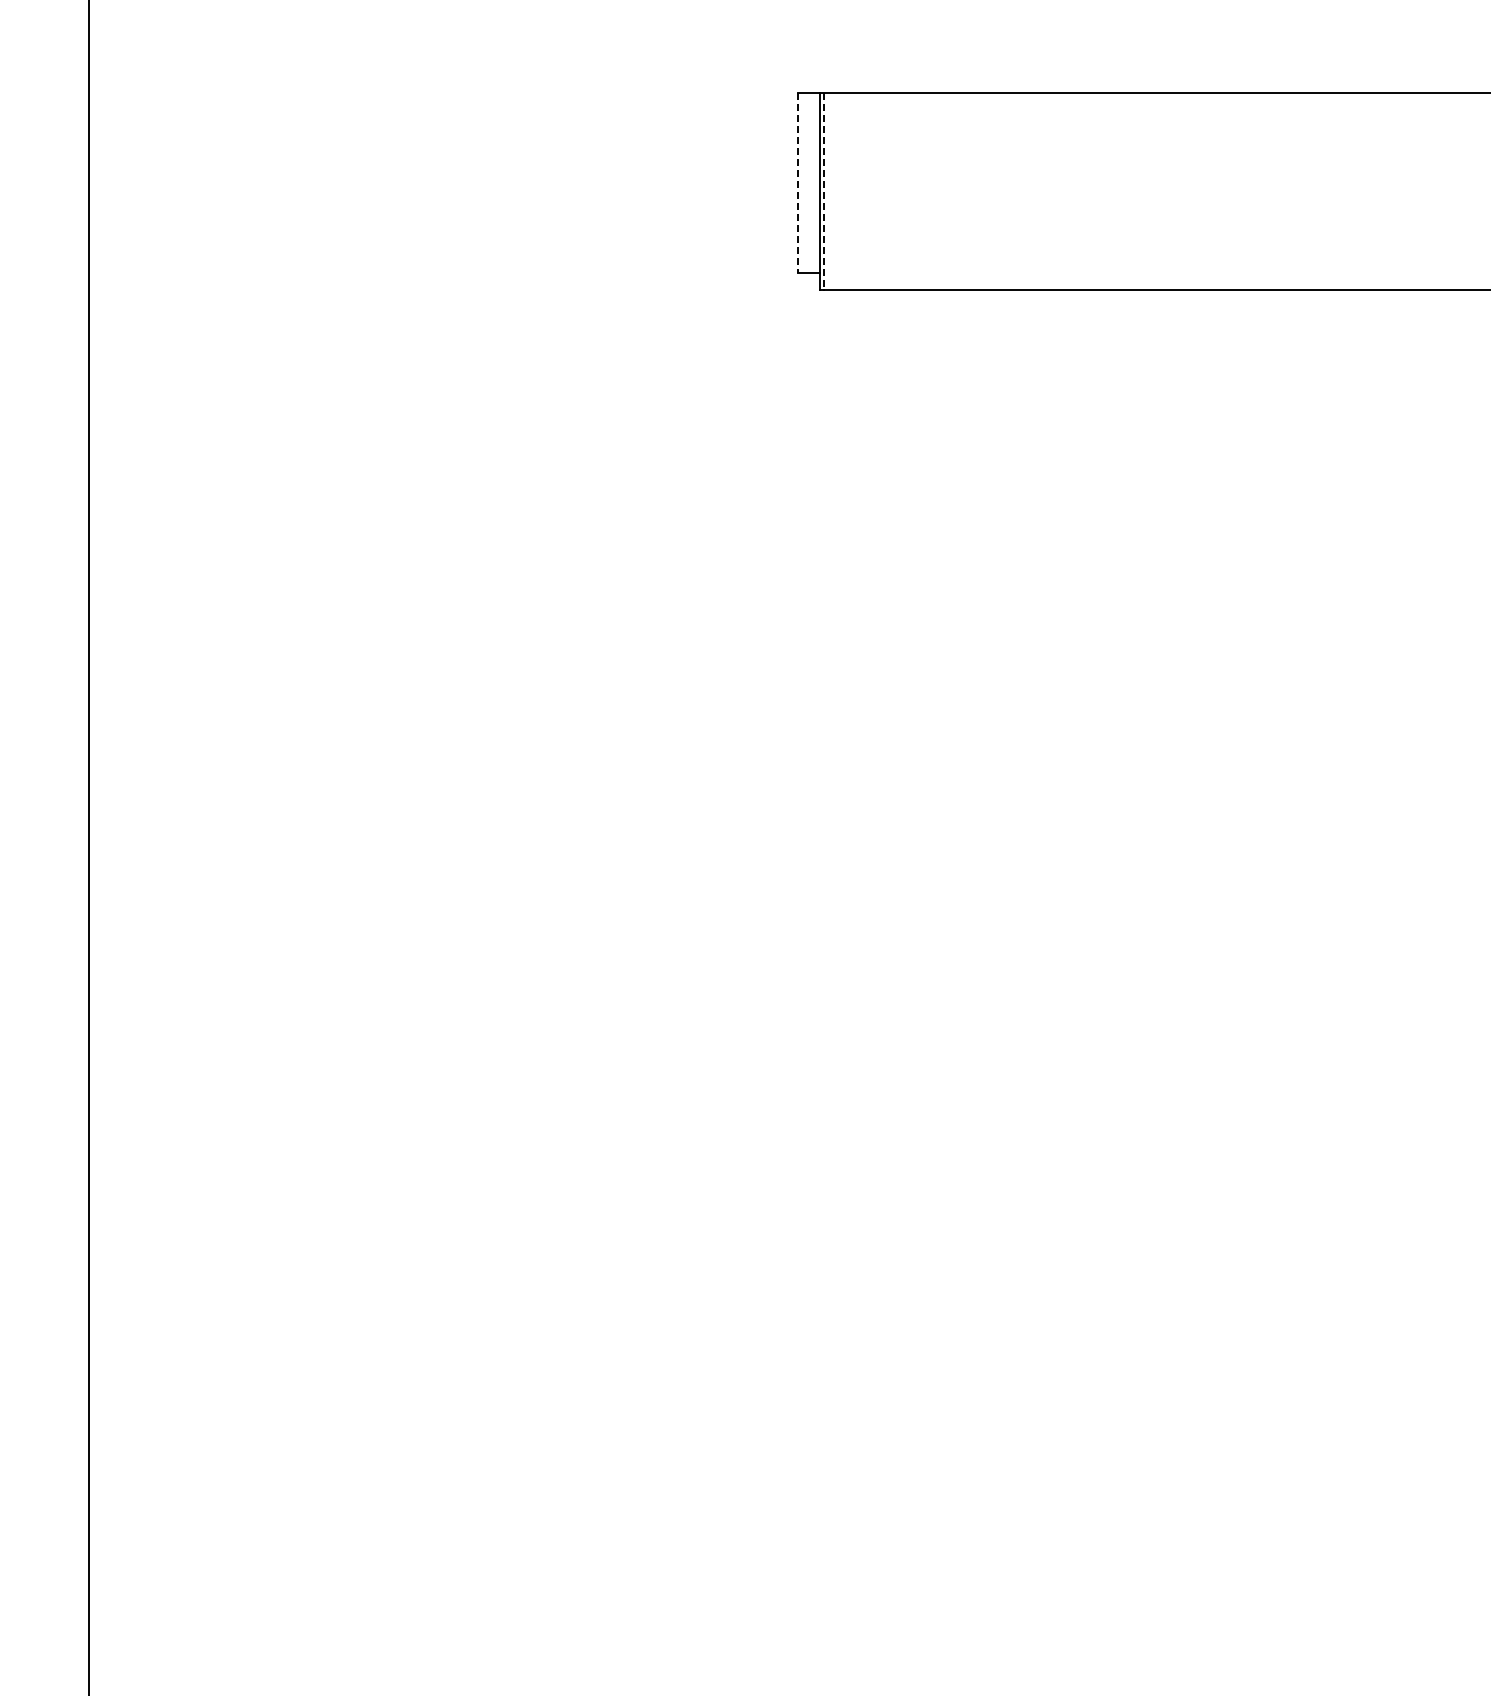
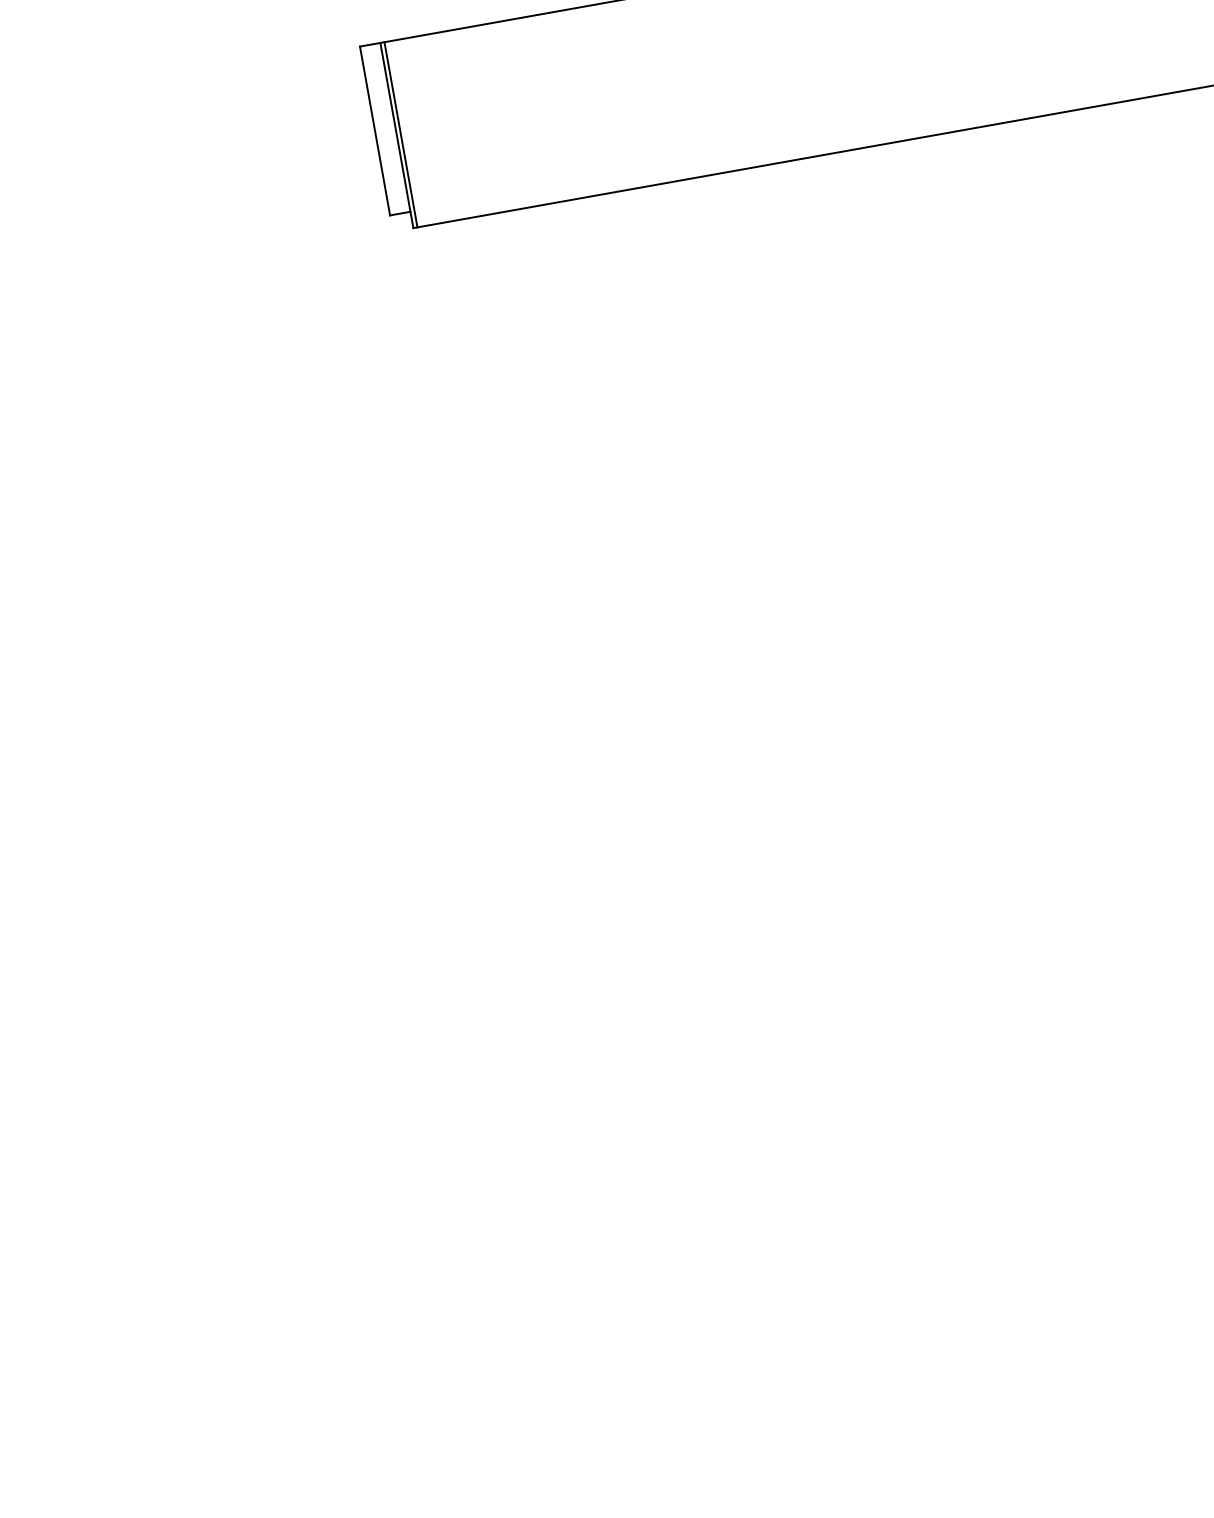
line: (797, 183) -> (374, 131), dashed -> solid
line: (824, 191) -> (401, 134), dashed -> solid

